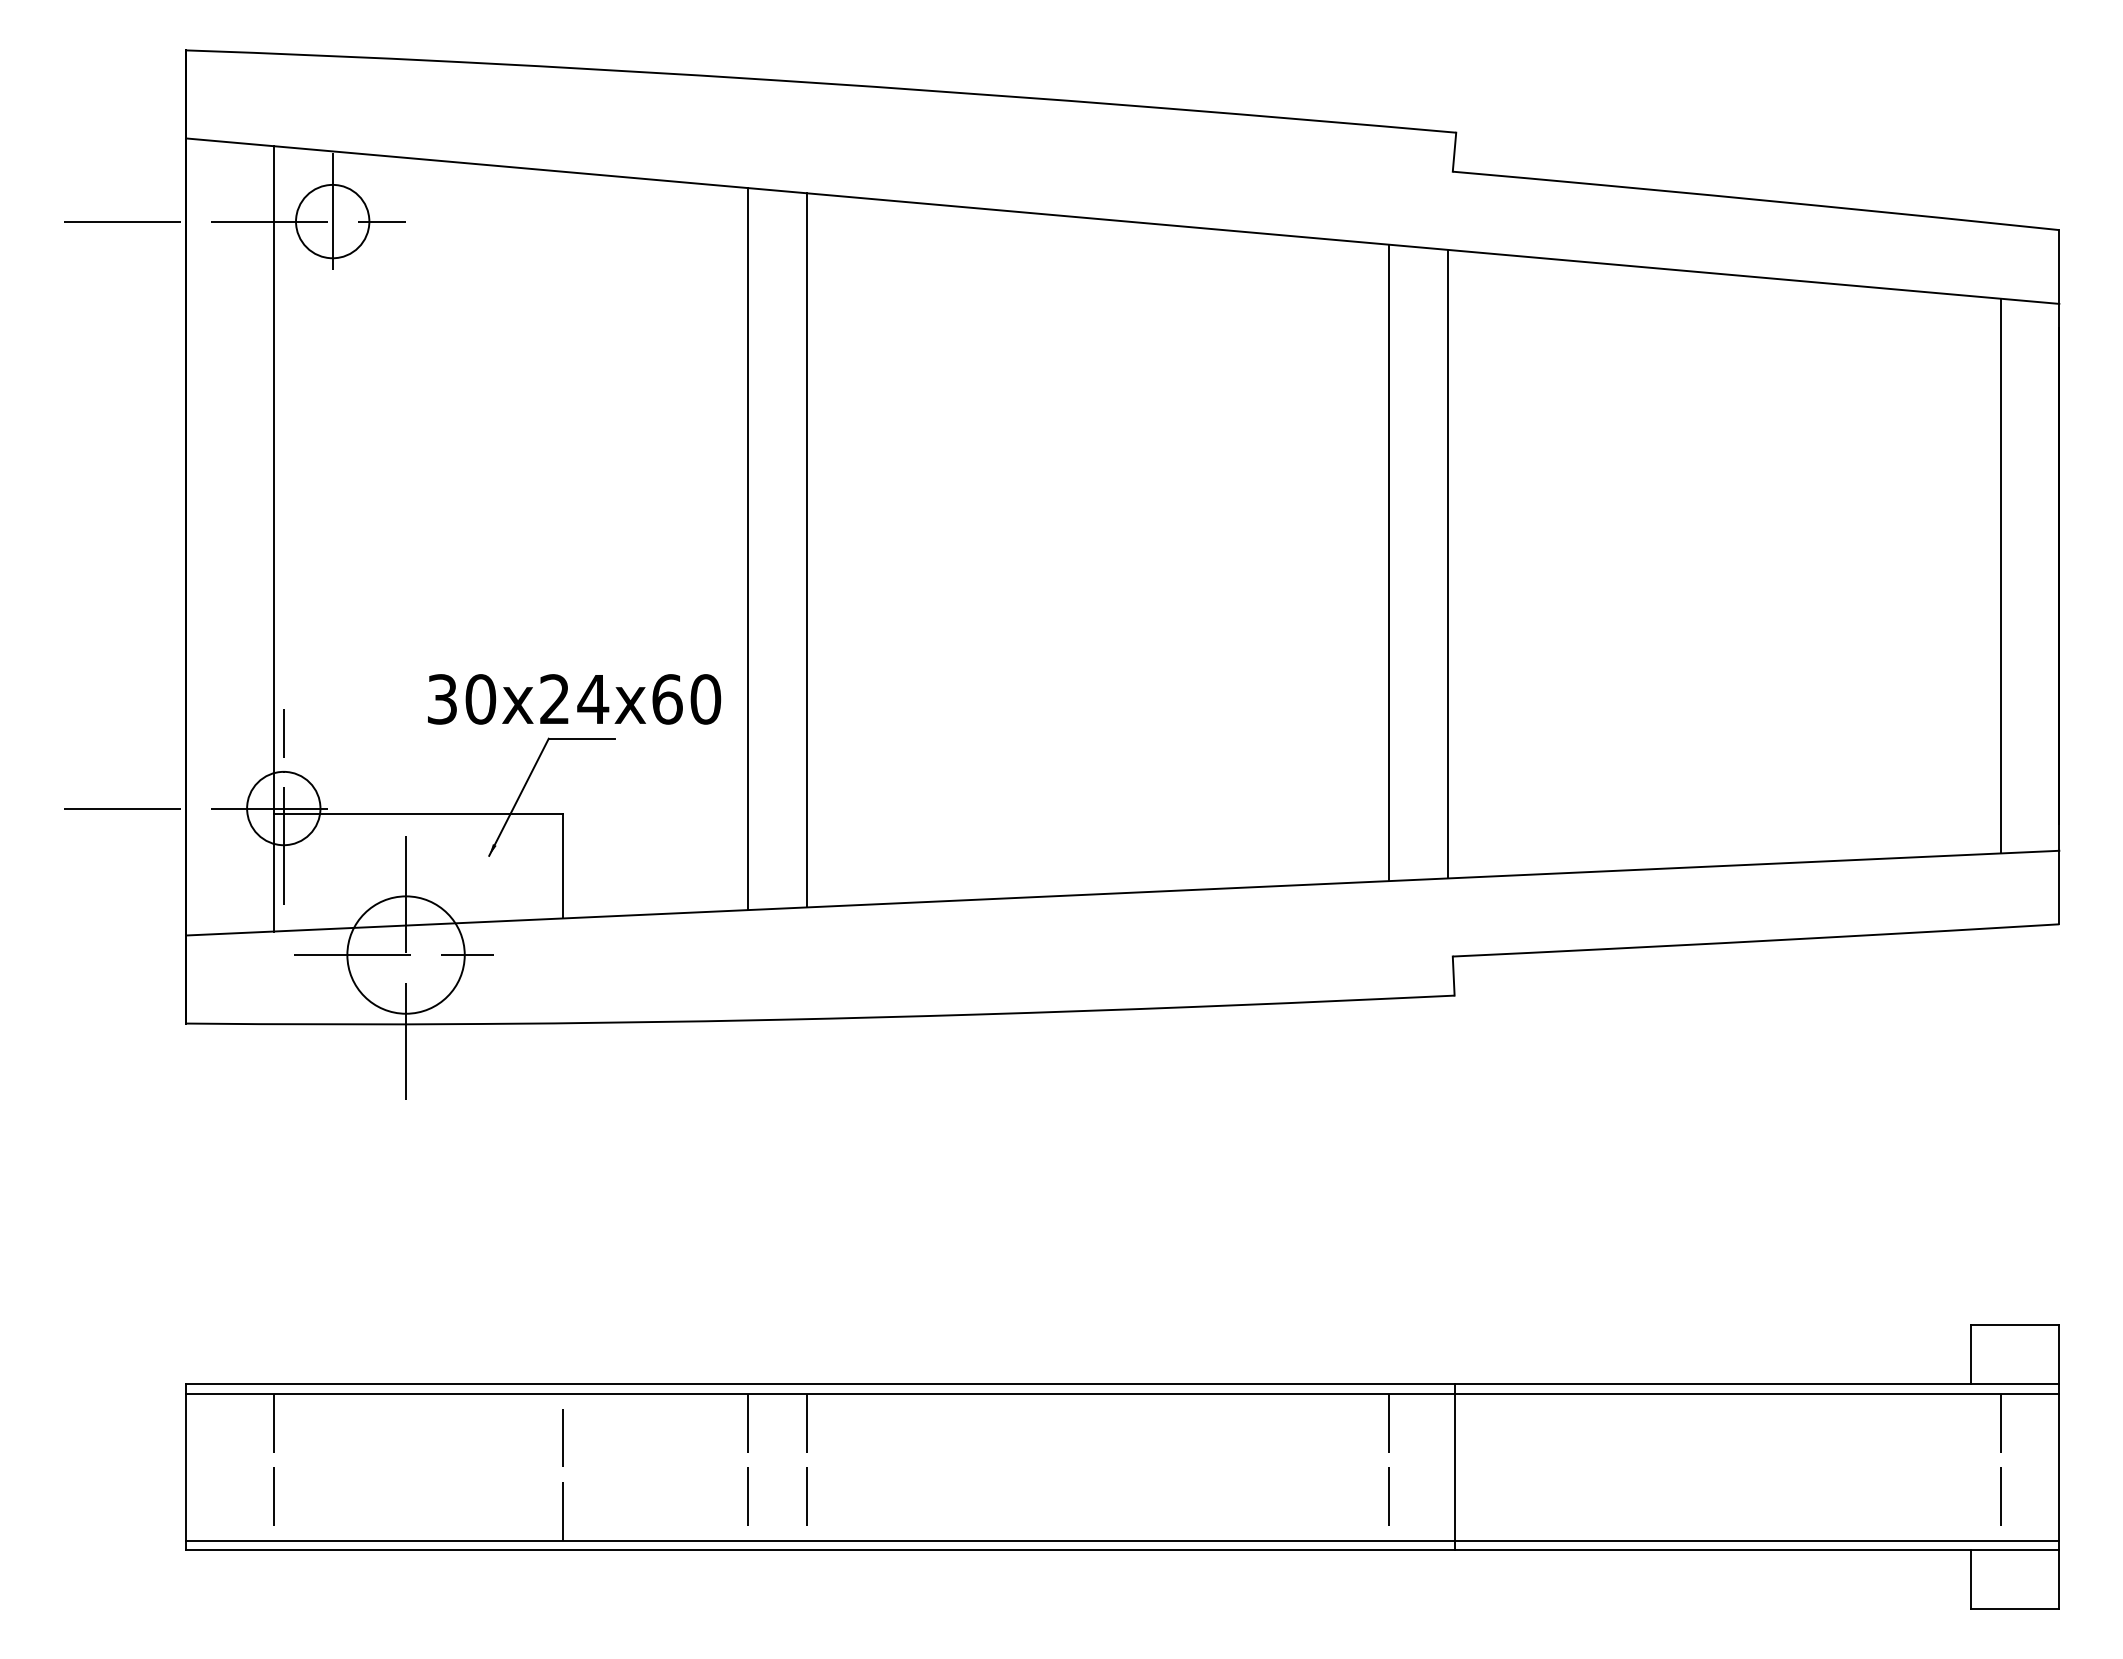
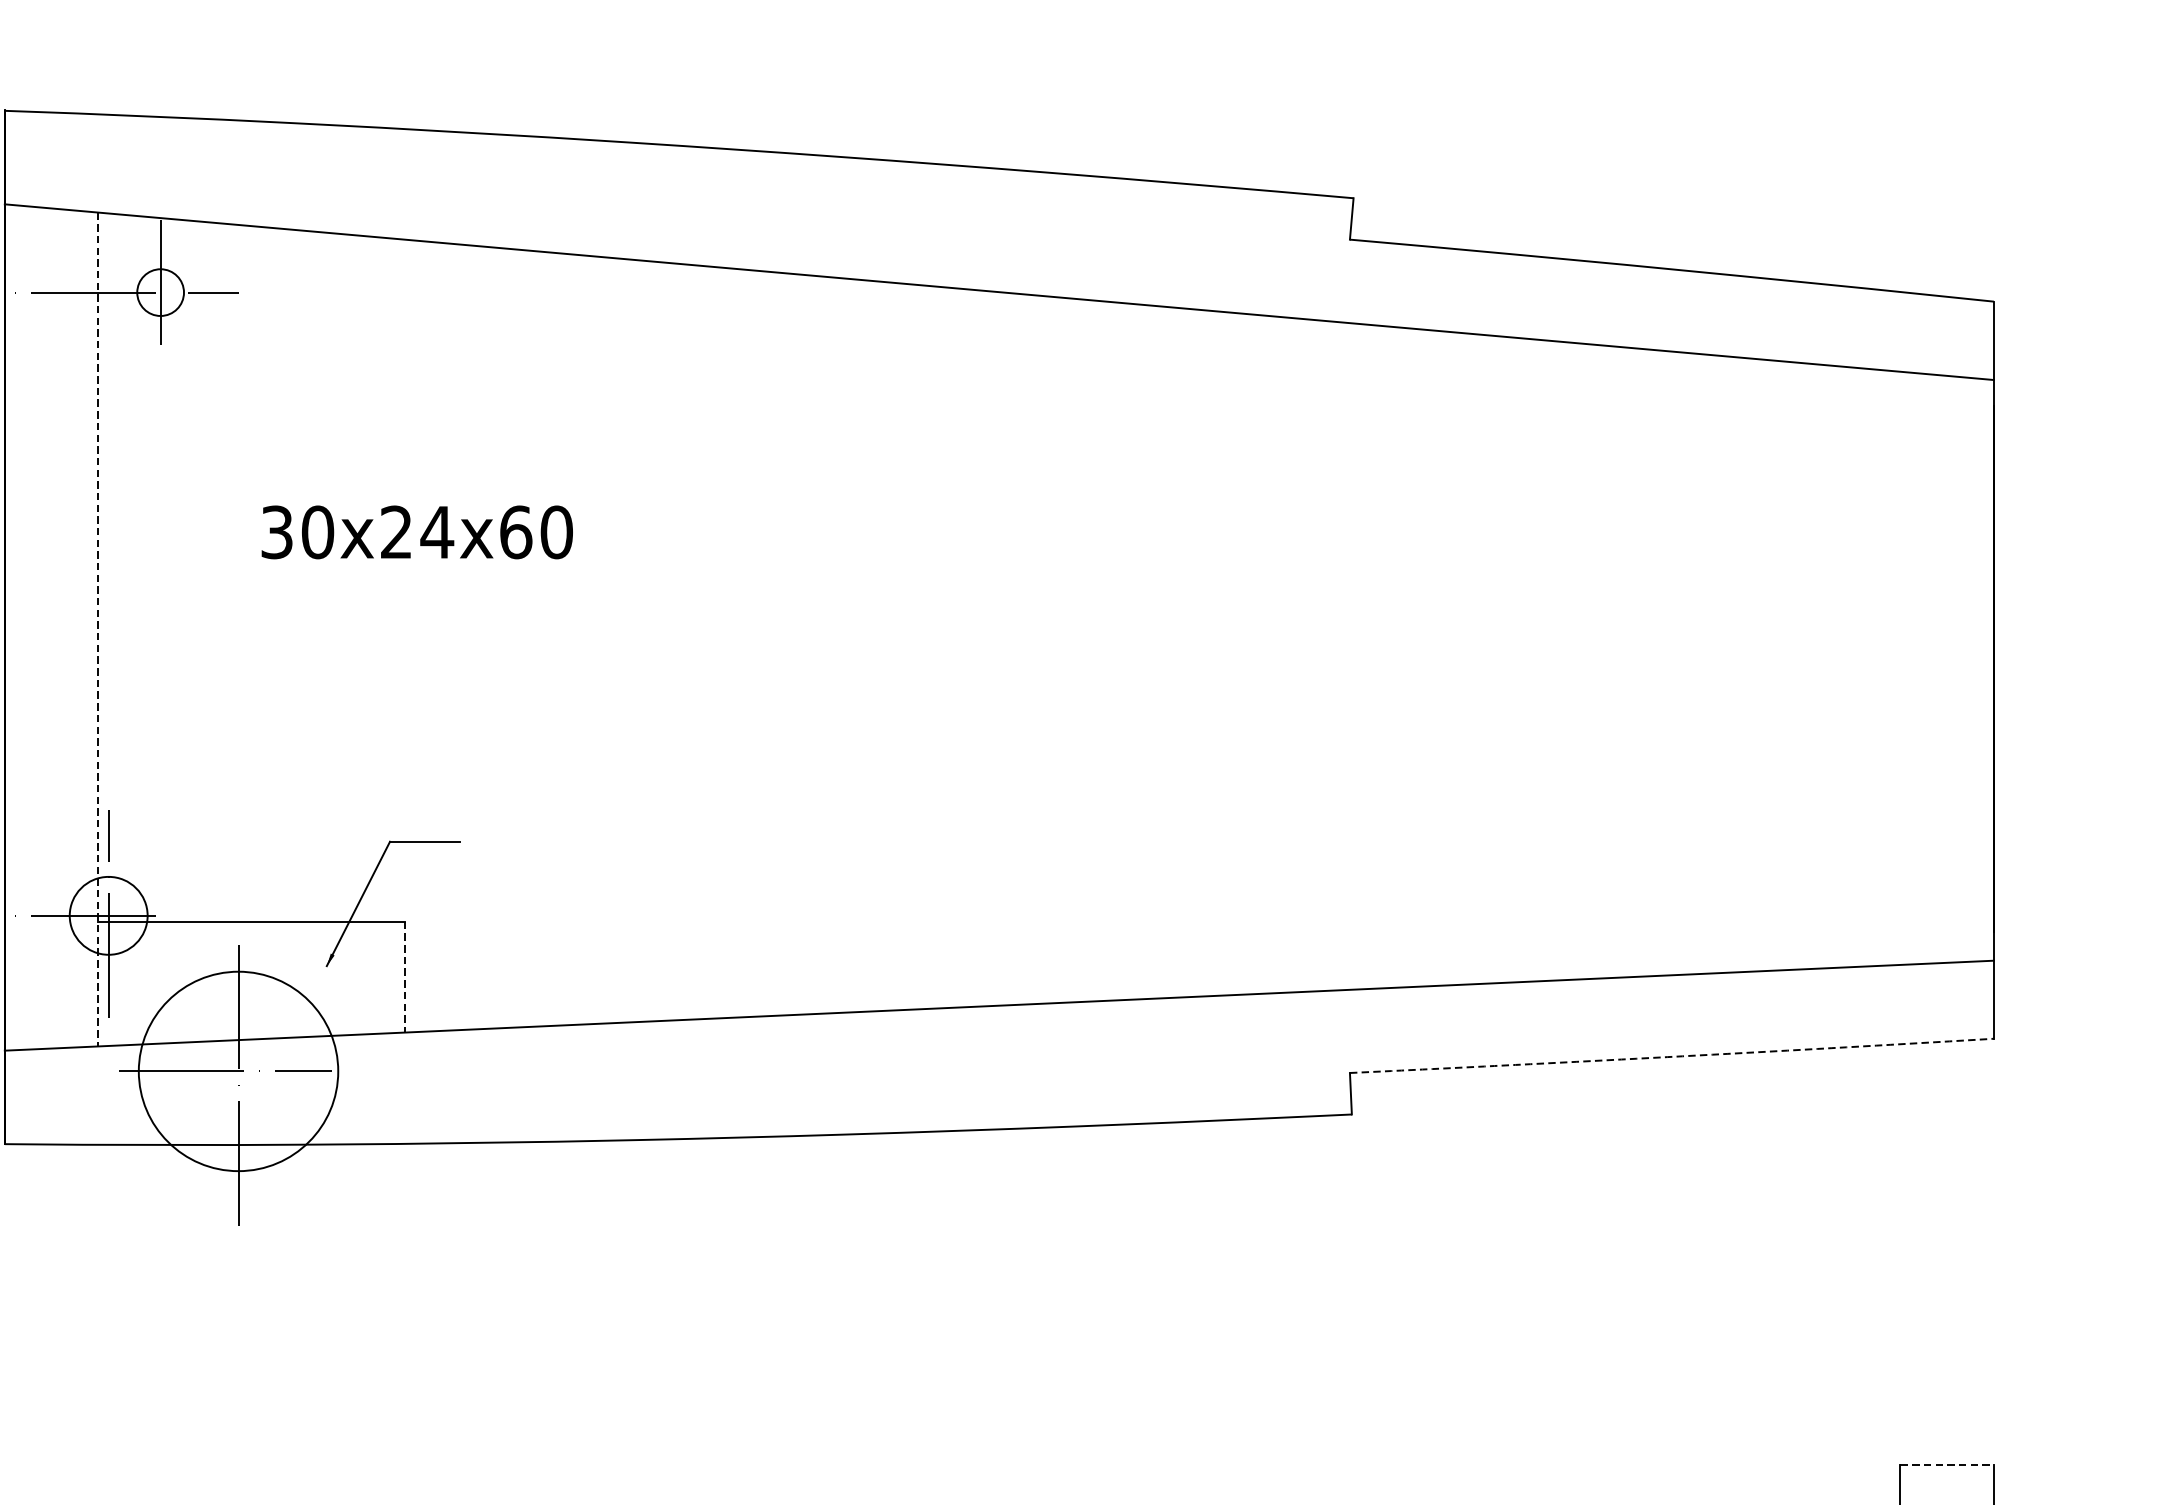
circle: (332, 221) -> (160, 292), size x0.6
line: (274, 538) -> (98, 629), solid -> dashed
line: (748, 549) -> (602, 640), removed
line: (807, 550) -> (664, 641), removed
line: (1389, 562) -> (1282, 654), removed
line: (1447, 563) -> (1344, 655), removed
line: (2000, 575) -> (1931, 668), removed
text: (574, 699) -> (417, 532), moved
line: (562, 866) -> (404, 977), solid -> dashed
line: (1756, 941) -> (1672, 1057), solid -> dashed
circle: (405, 954) -> (237, 1070), size x1.6
line: (2015, 1325) -> (1947, 1464), solid -> dashed

